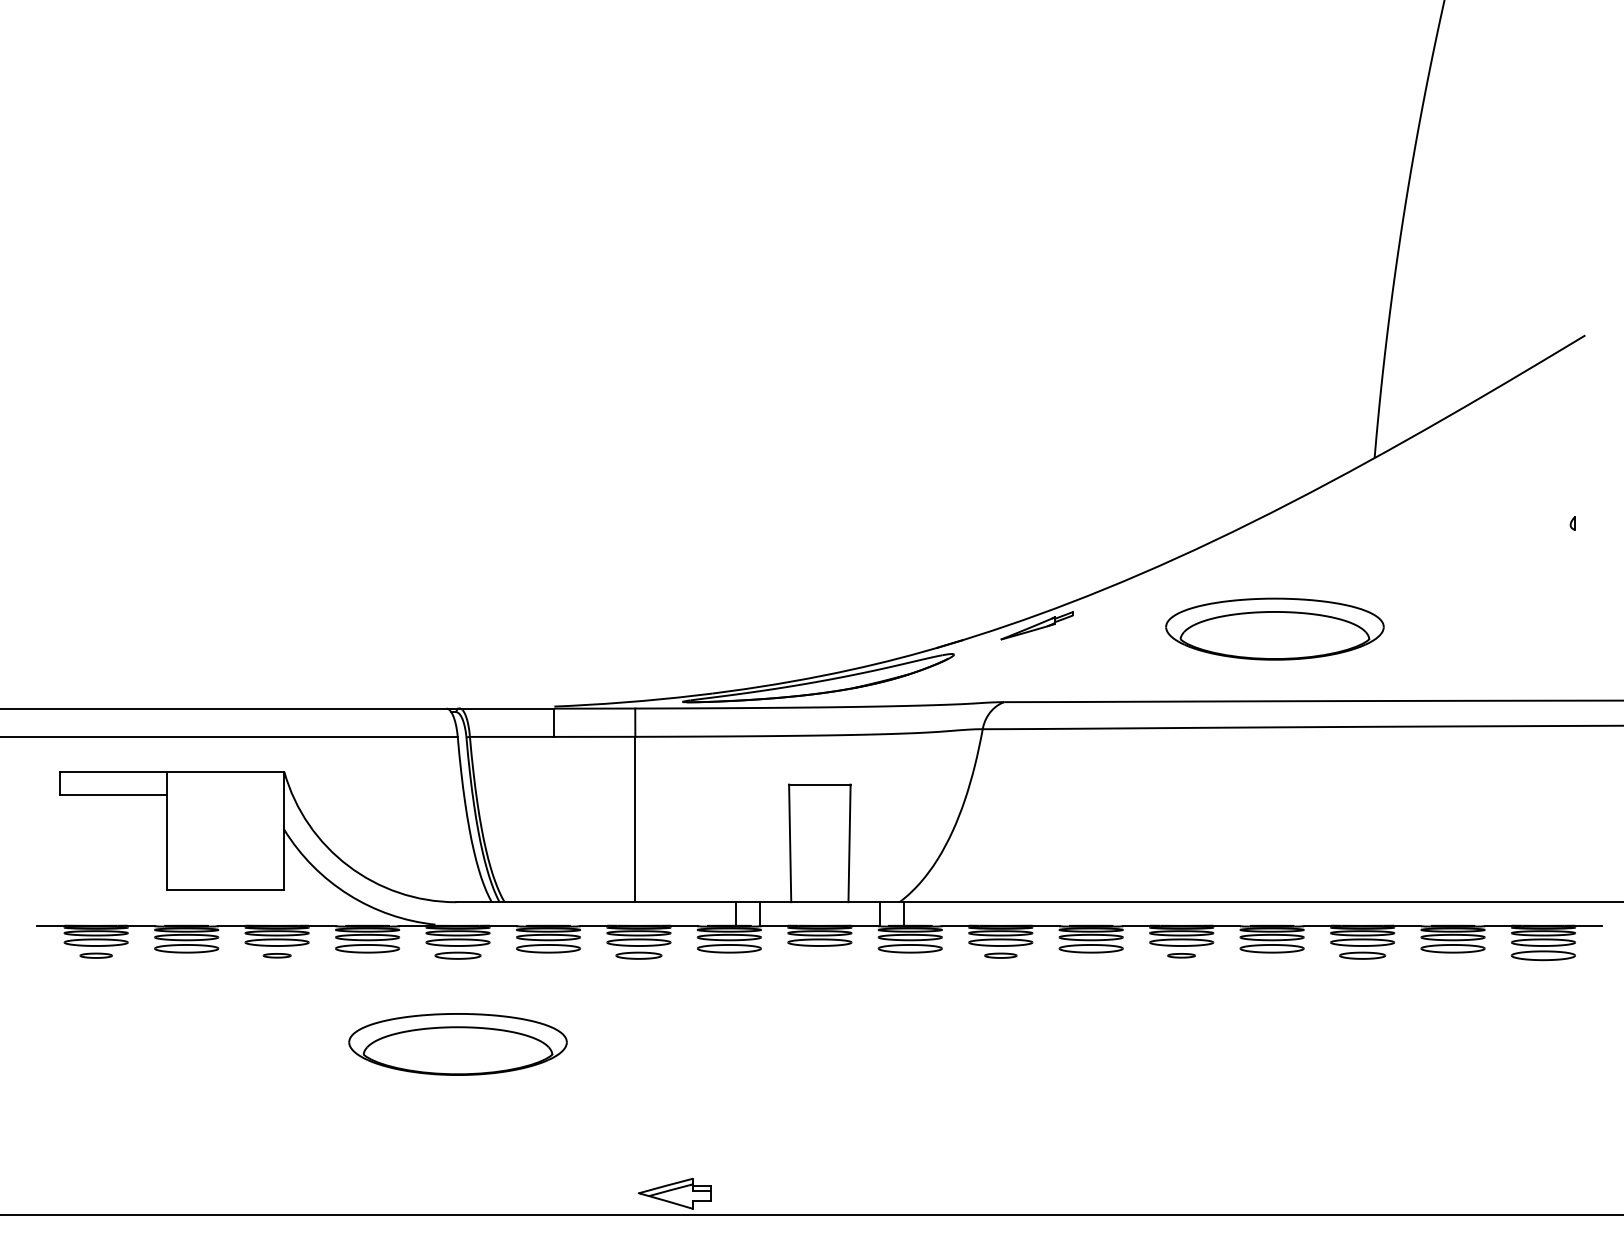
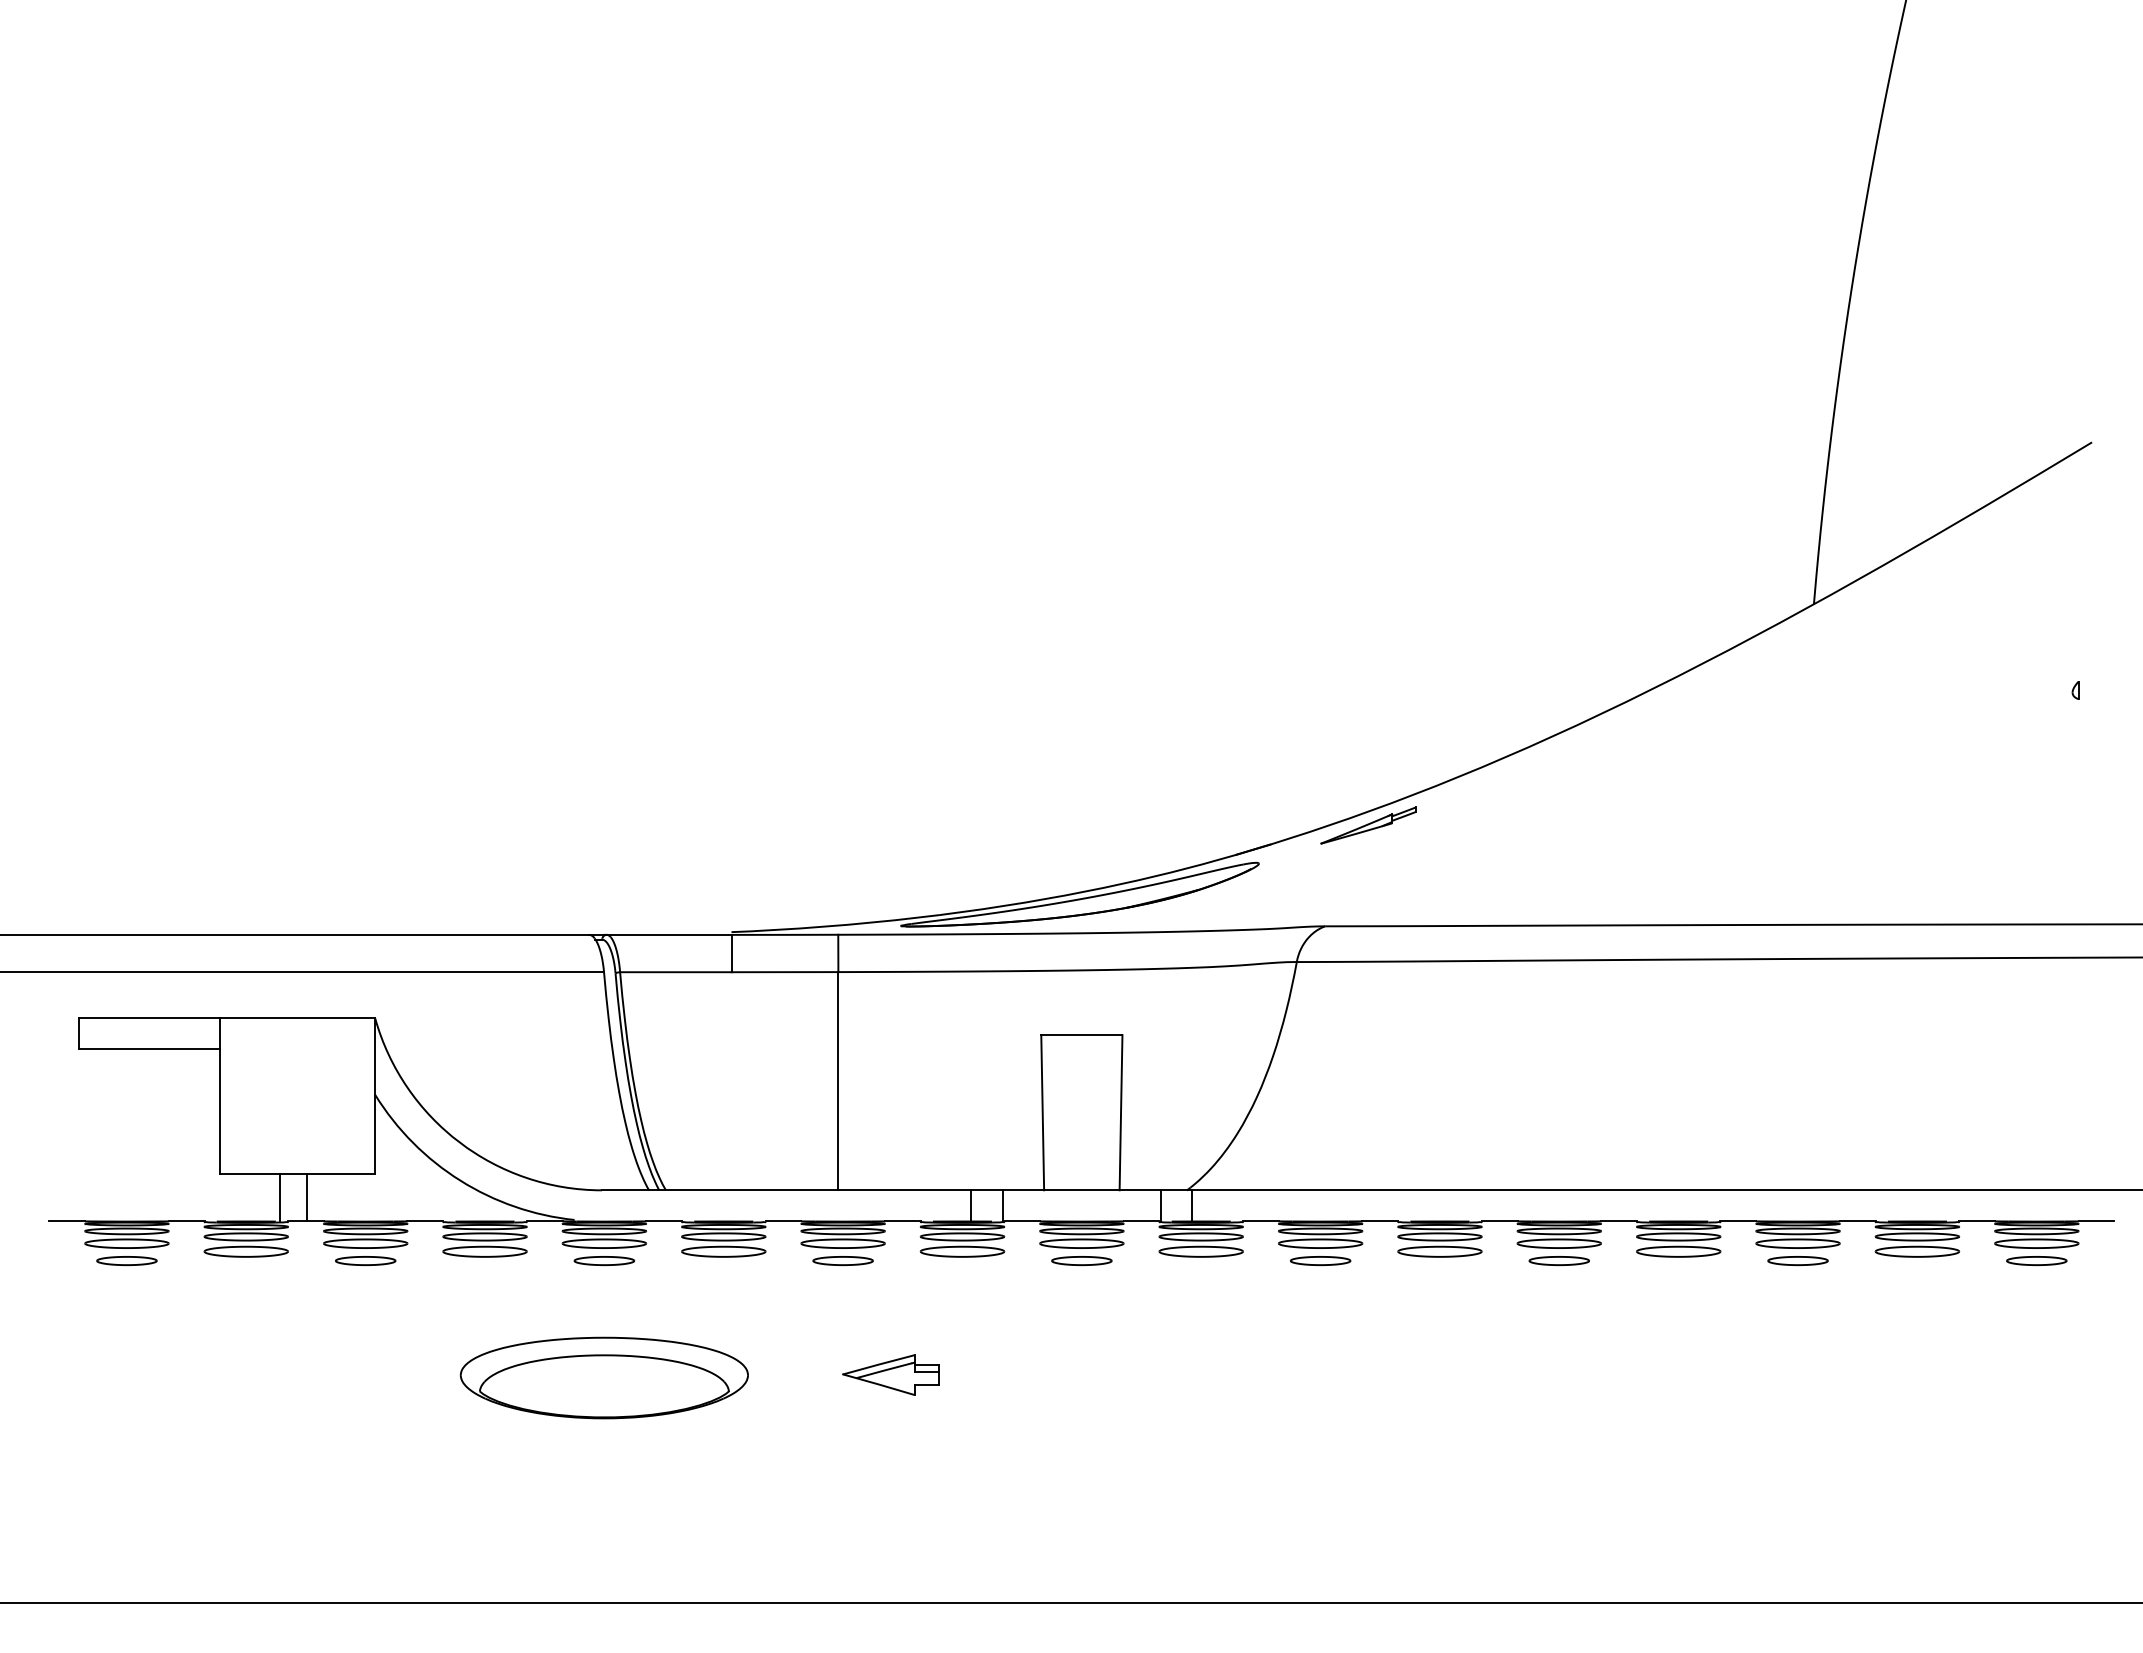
part: (1274, 628) -> (1681, 829), removed
line: (212, 907) -> (280, 1197), added
line: (232, 907) -> (306, 1197), added
part: (95, 955) -> (126, 1260), size x1.43
part: (276, 955) -> (365, 1260), size x1.67
part: (819, 955) -> (1081, 1260), added
part: (1000, 955) -> (1320, 1260), size x1.43
part: (1181, 955) -> (1558, 1260), size x1.67
part: (1543, 955) -> (2036, 1260), size x0.71
part: (674, 1193) -> (890, 1374), moved

